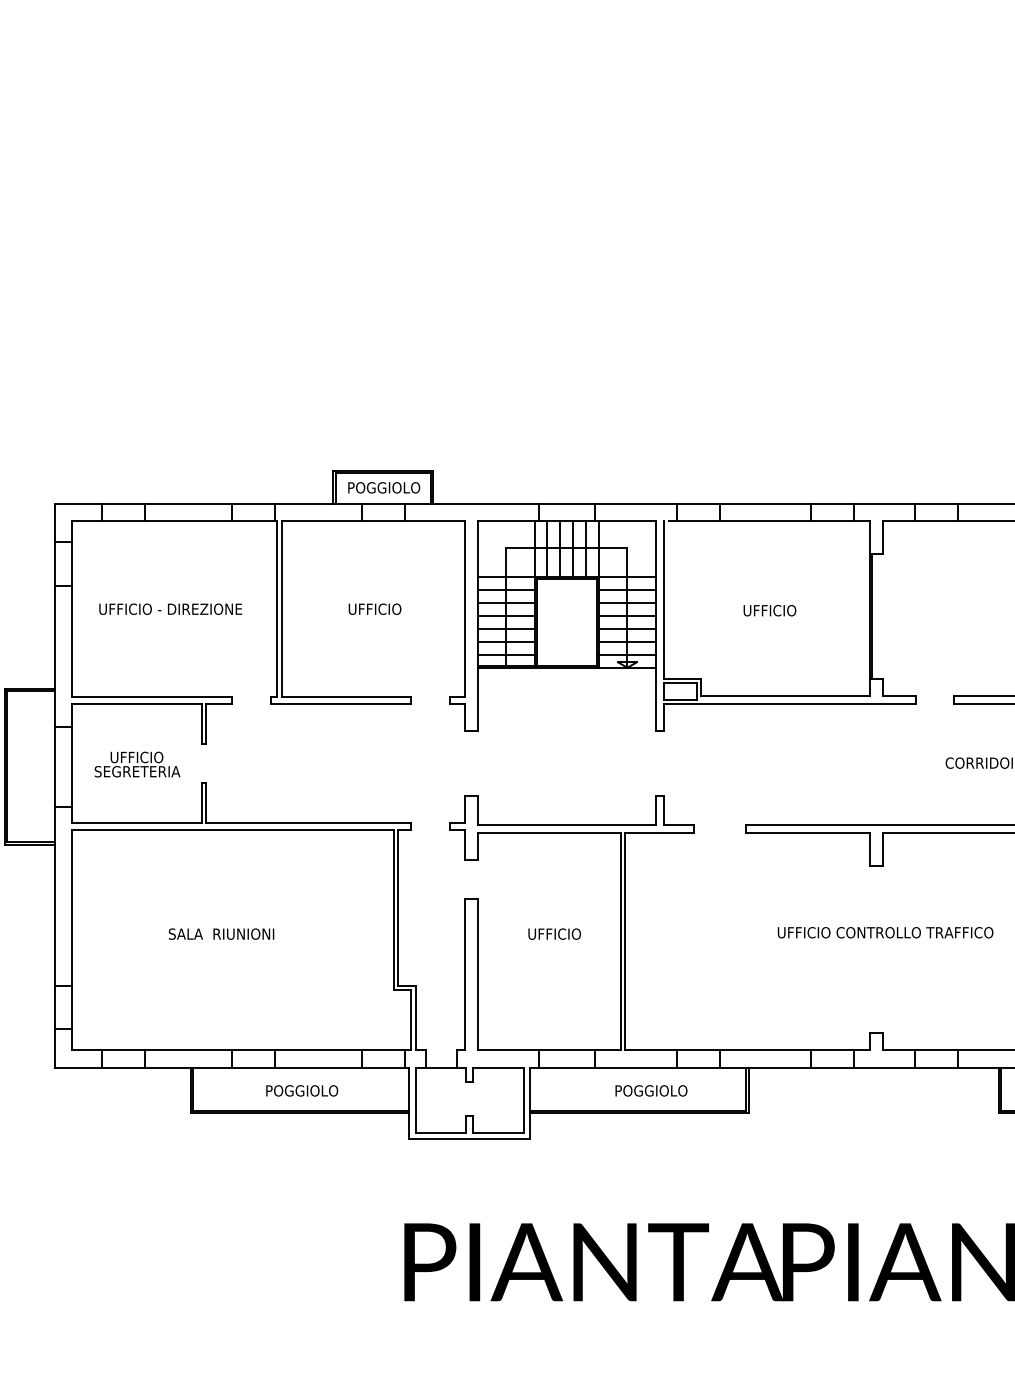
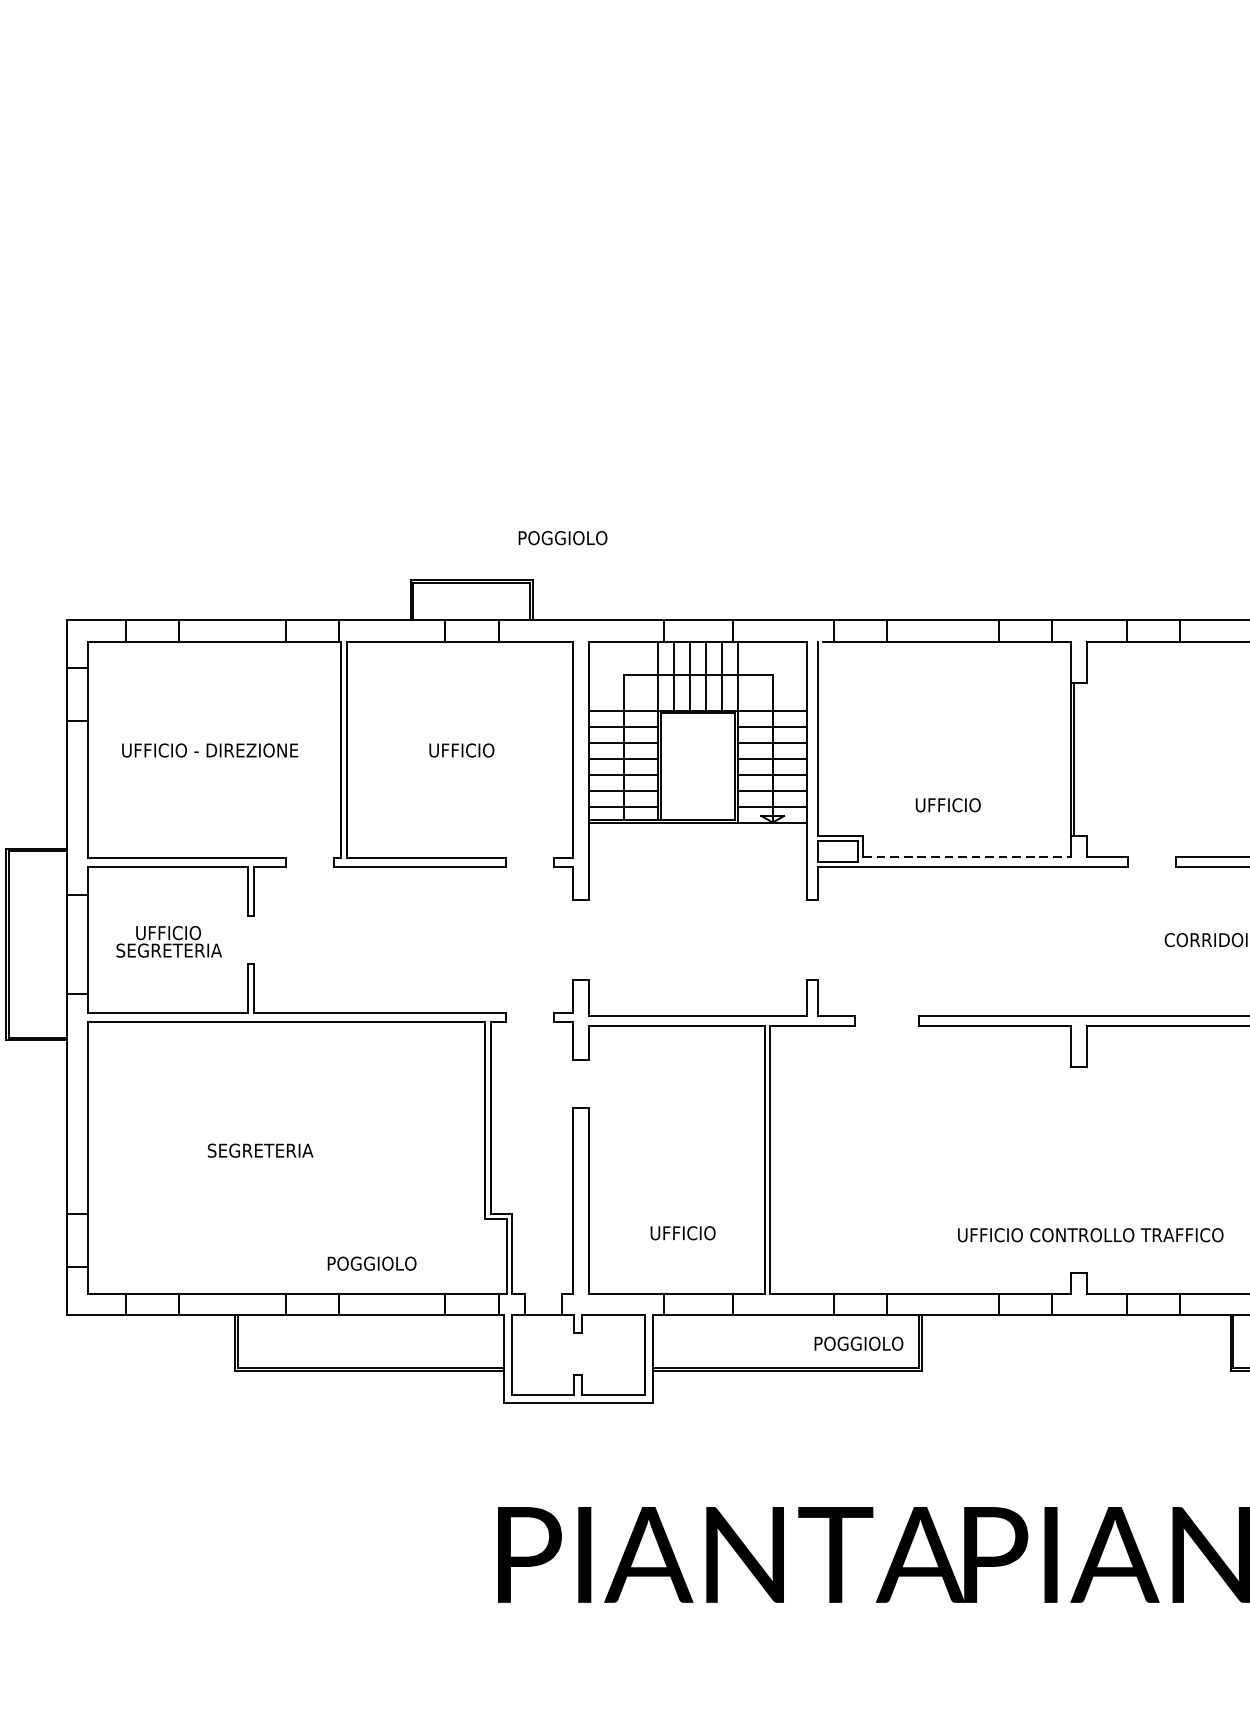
text: (384, 487) -> (563, 537), moved
text: (769, 610) -> (947, 804), moved
line: (785, 695) -> (967, 856), solid -> dashed
text: (885, 932) -> (1090, 1234), moved
text: (225, 933) -> (277, 1149), SALA  RIUNIONI -> SEGRETERIA
text: (554, 933) -> (682, 1232), moved
text: (302, 1090) -> (372, 1263), moved
text: (651, 1090) -> (859, 1343), moved

